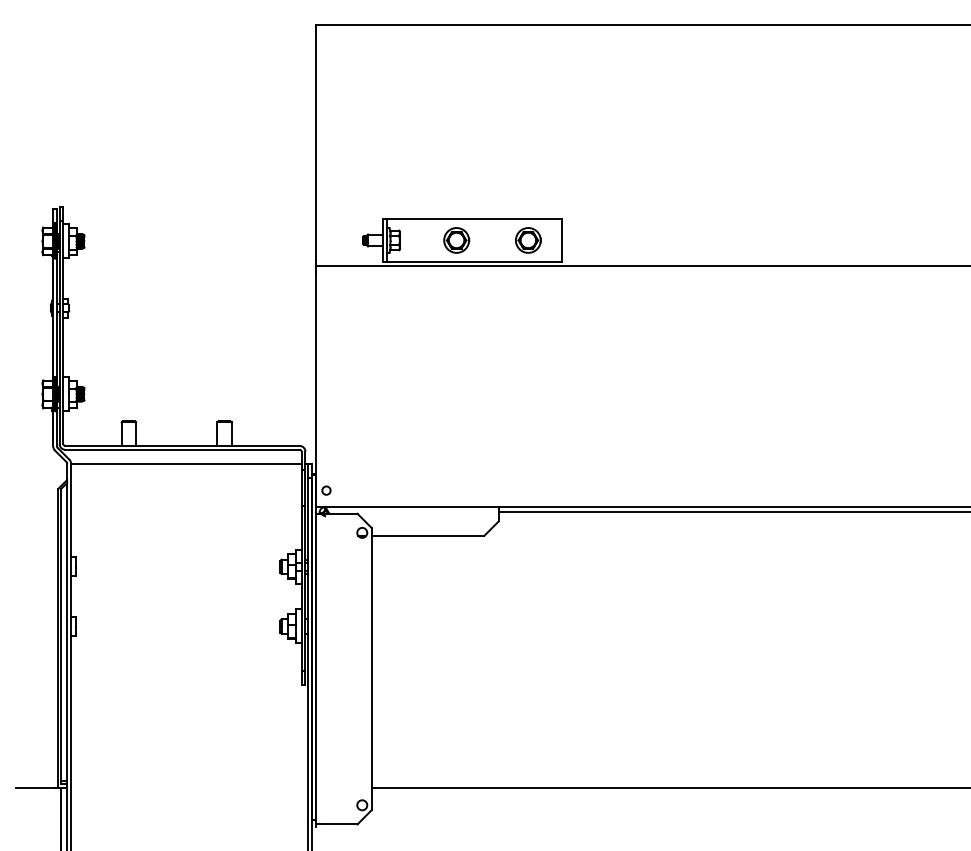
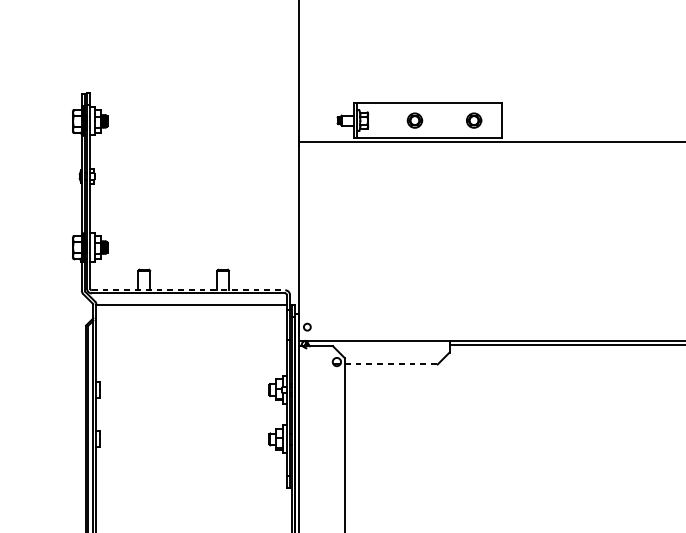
part: (456, 240) -> (414, 120), size x0.7
part: (528, 240) -> (474, 120), size x0.7
line: (183, 445) -> (189, 289), solid -> dashed
line: (428, 535) -> (391, 364), solid -> dashed

